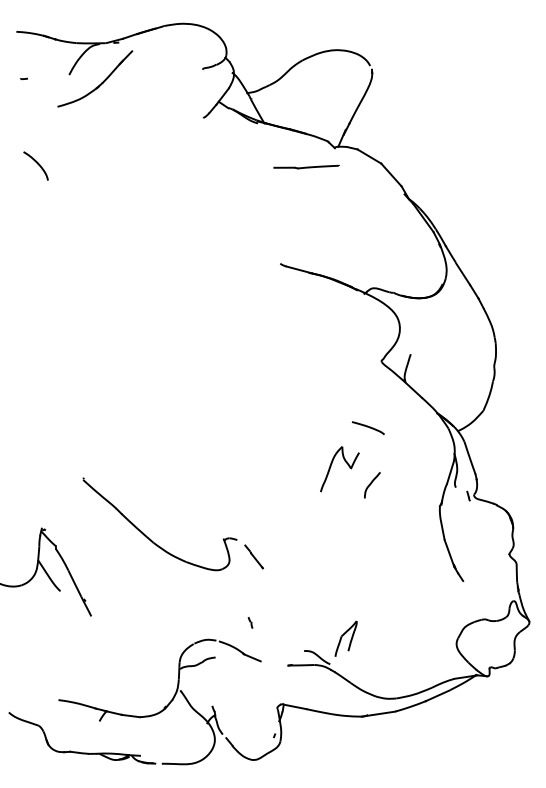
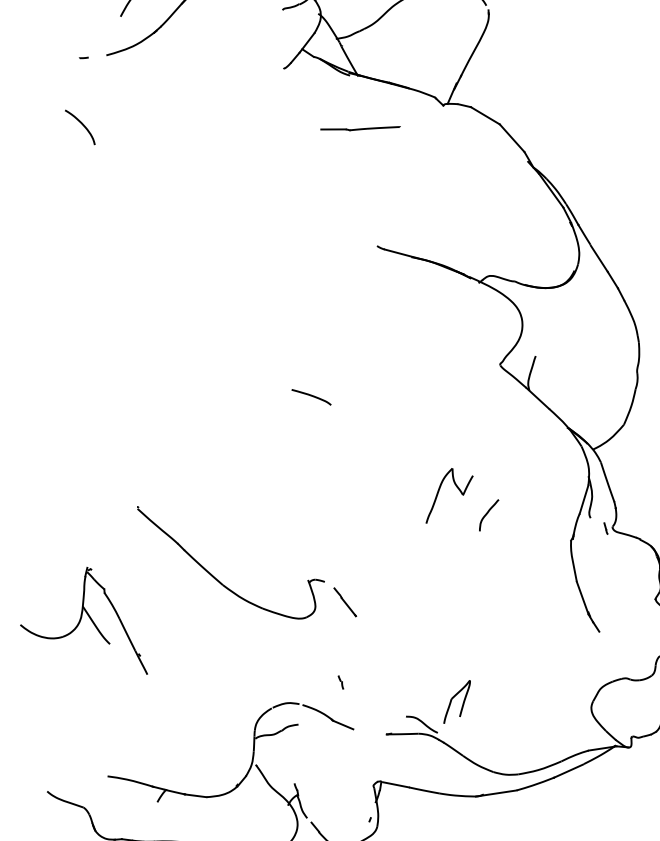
curve: (23, 78) -> (83, 57), moved
part: (306, 166) -> (360, 127), moved
curve: (367, 427) -> (310, 396), moved

